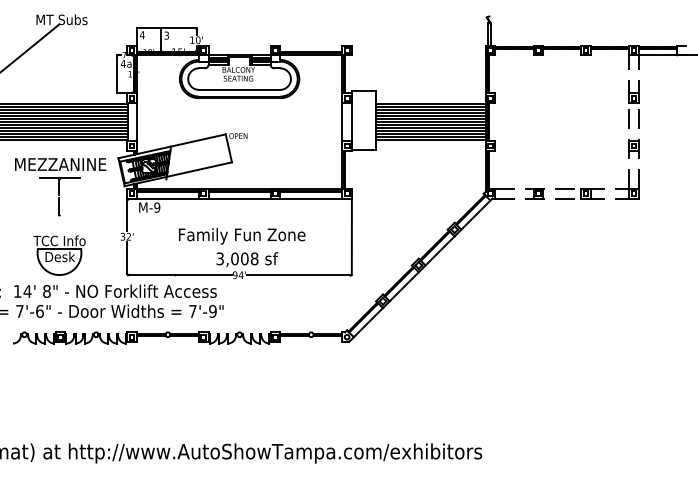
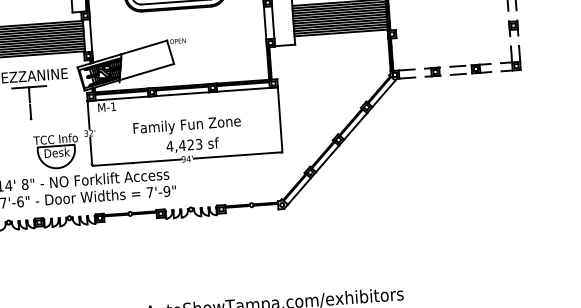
text: (157, 207) -> (113, 106), M-9 -> M-1
part: (59, 255) -> (56, 151), moved
text: (237, 258) -> (184, 145), 3,008 -> 4,423

